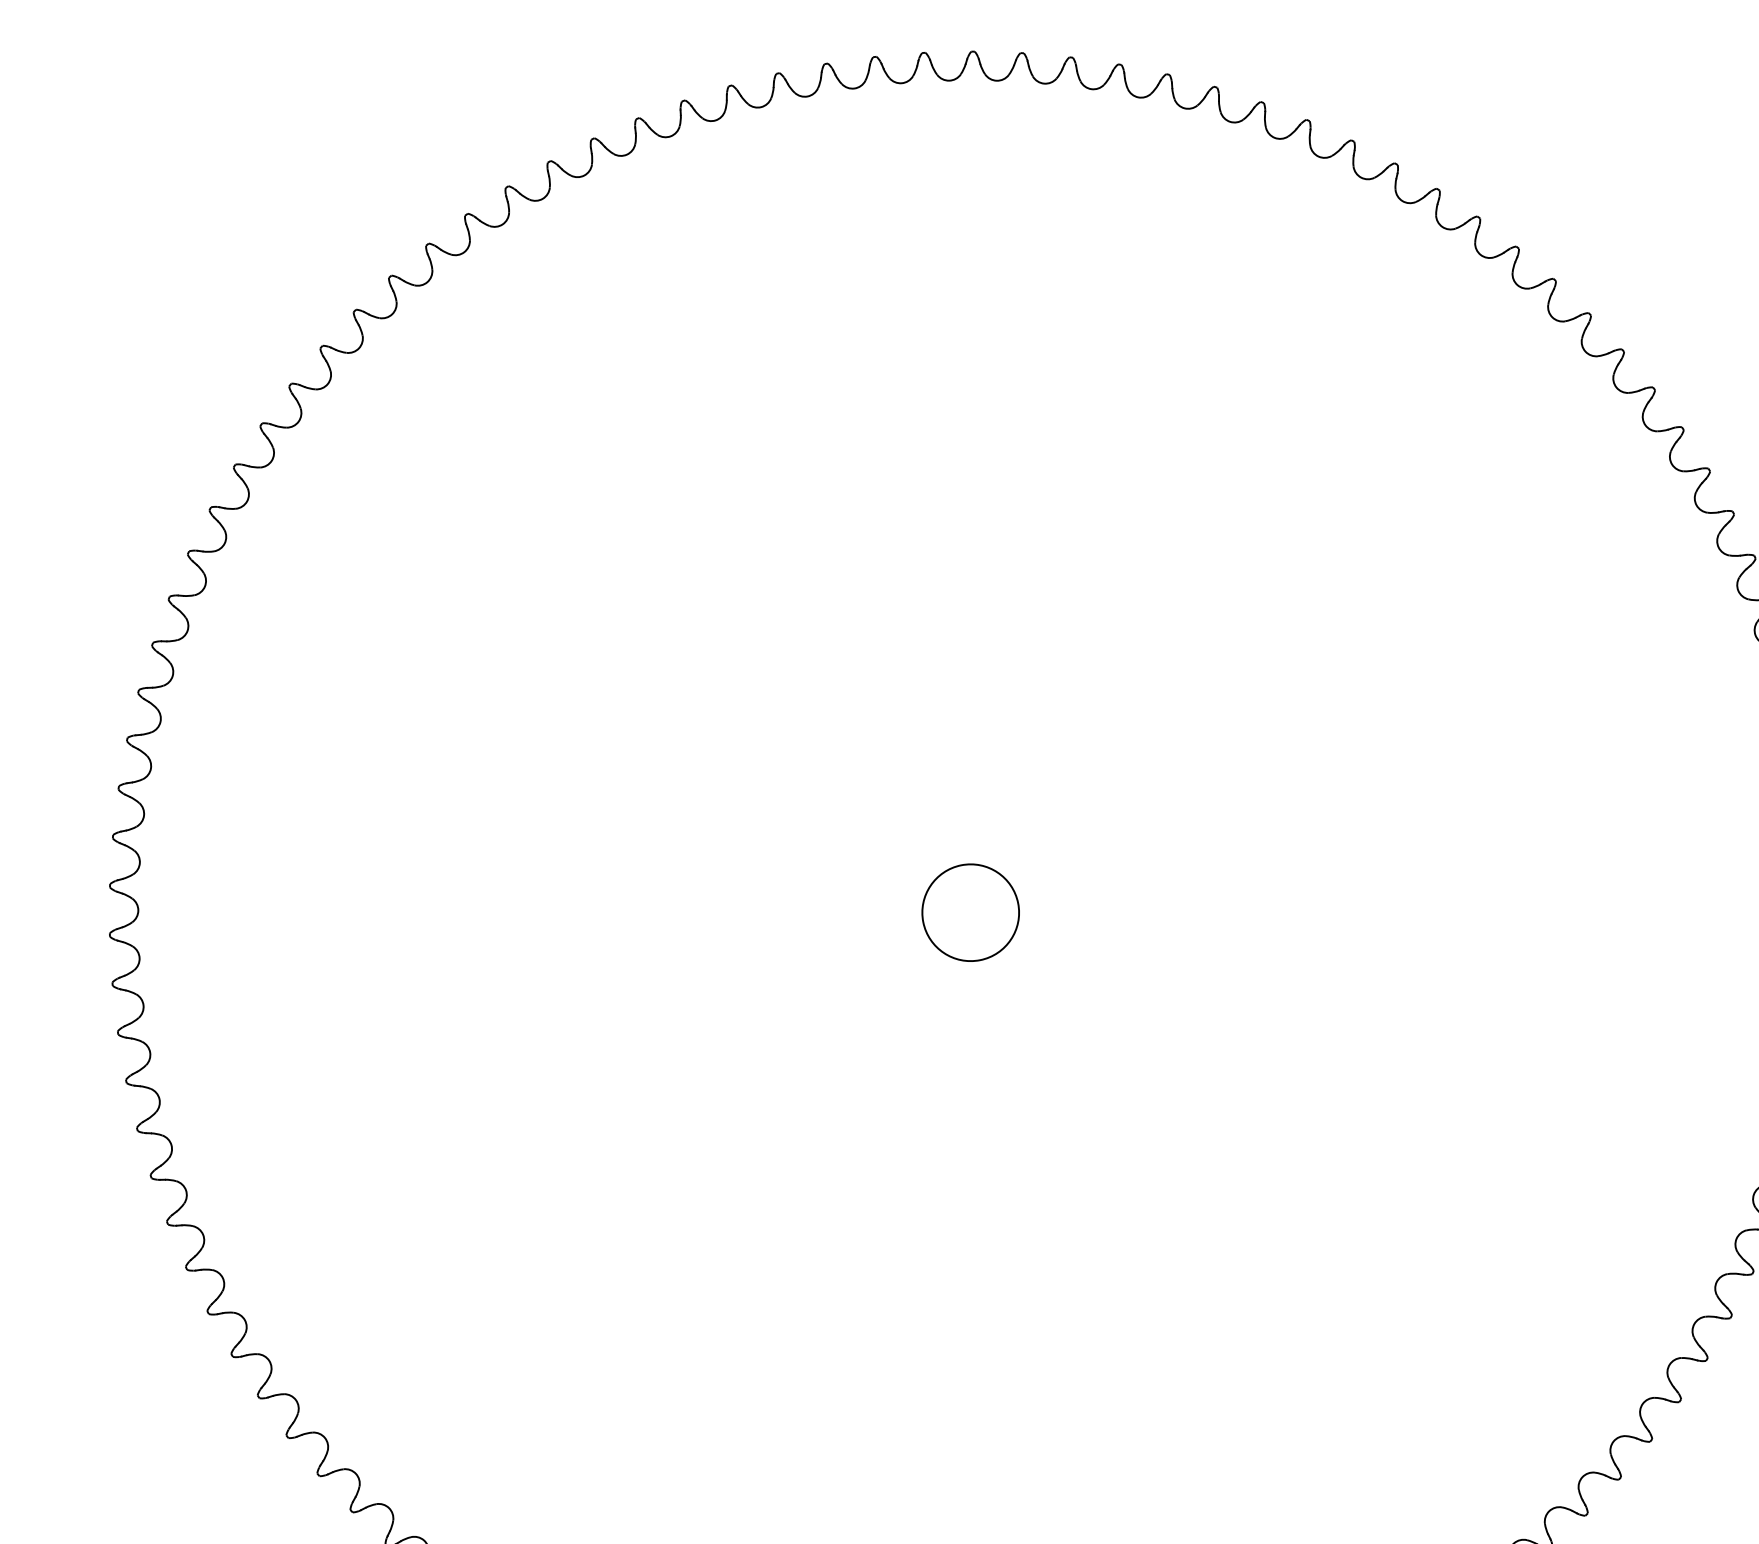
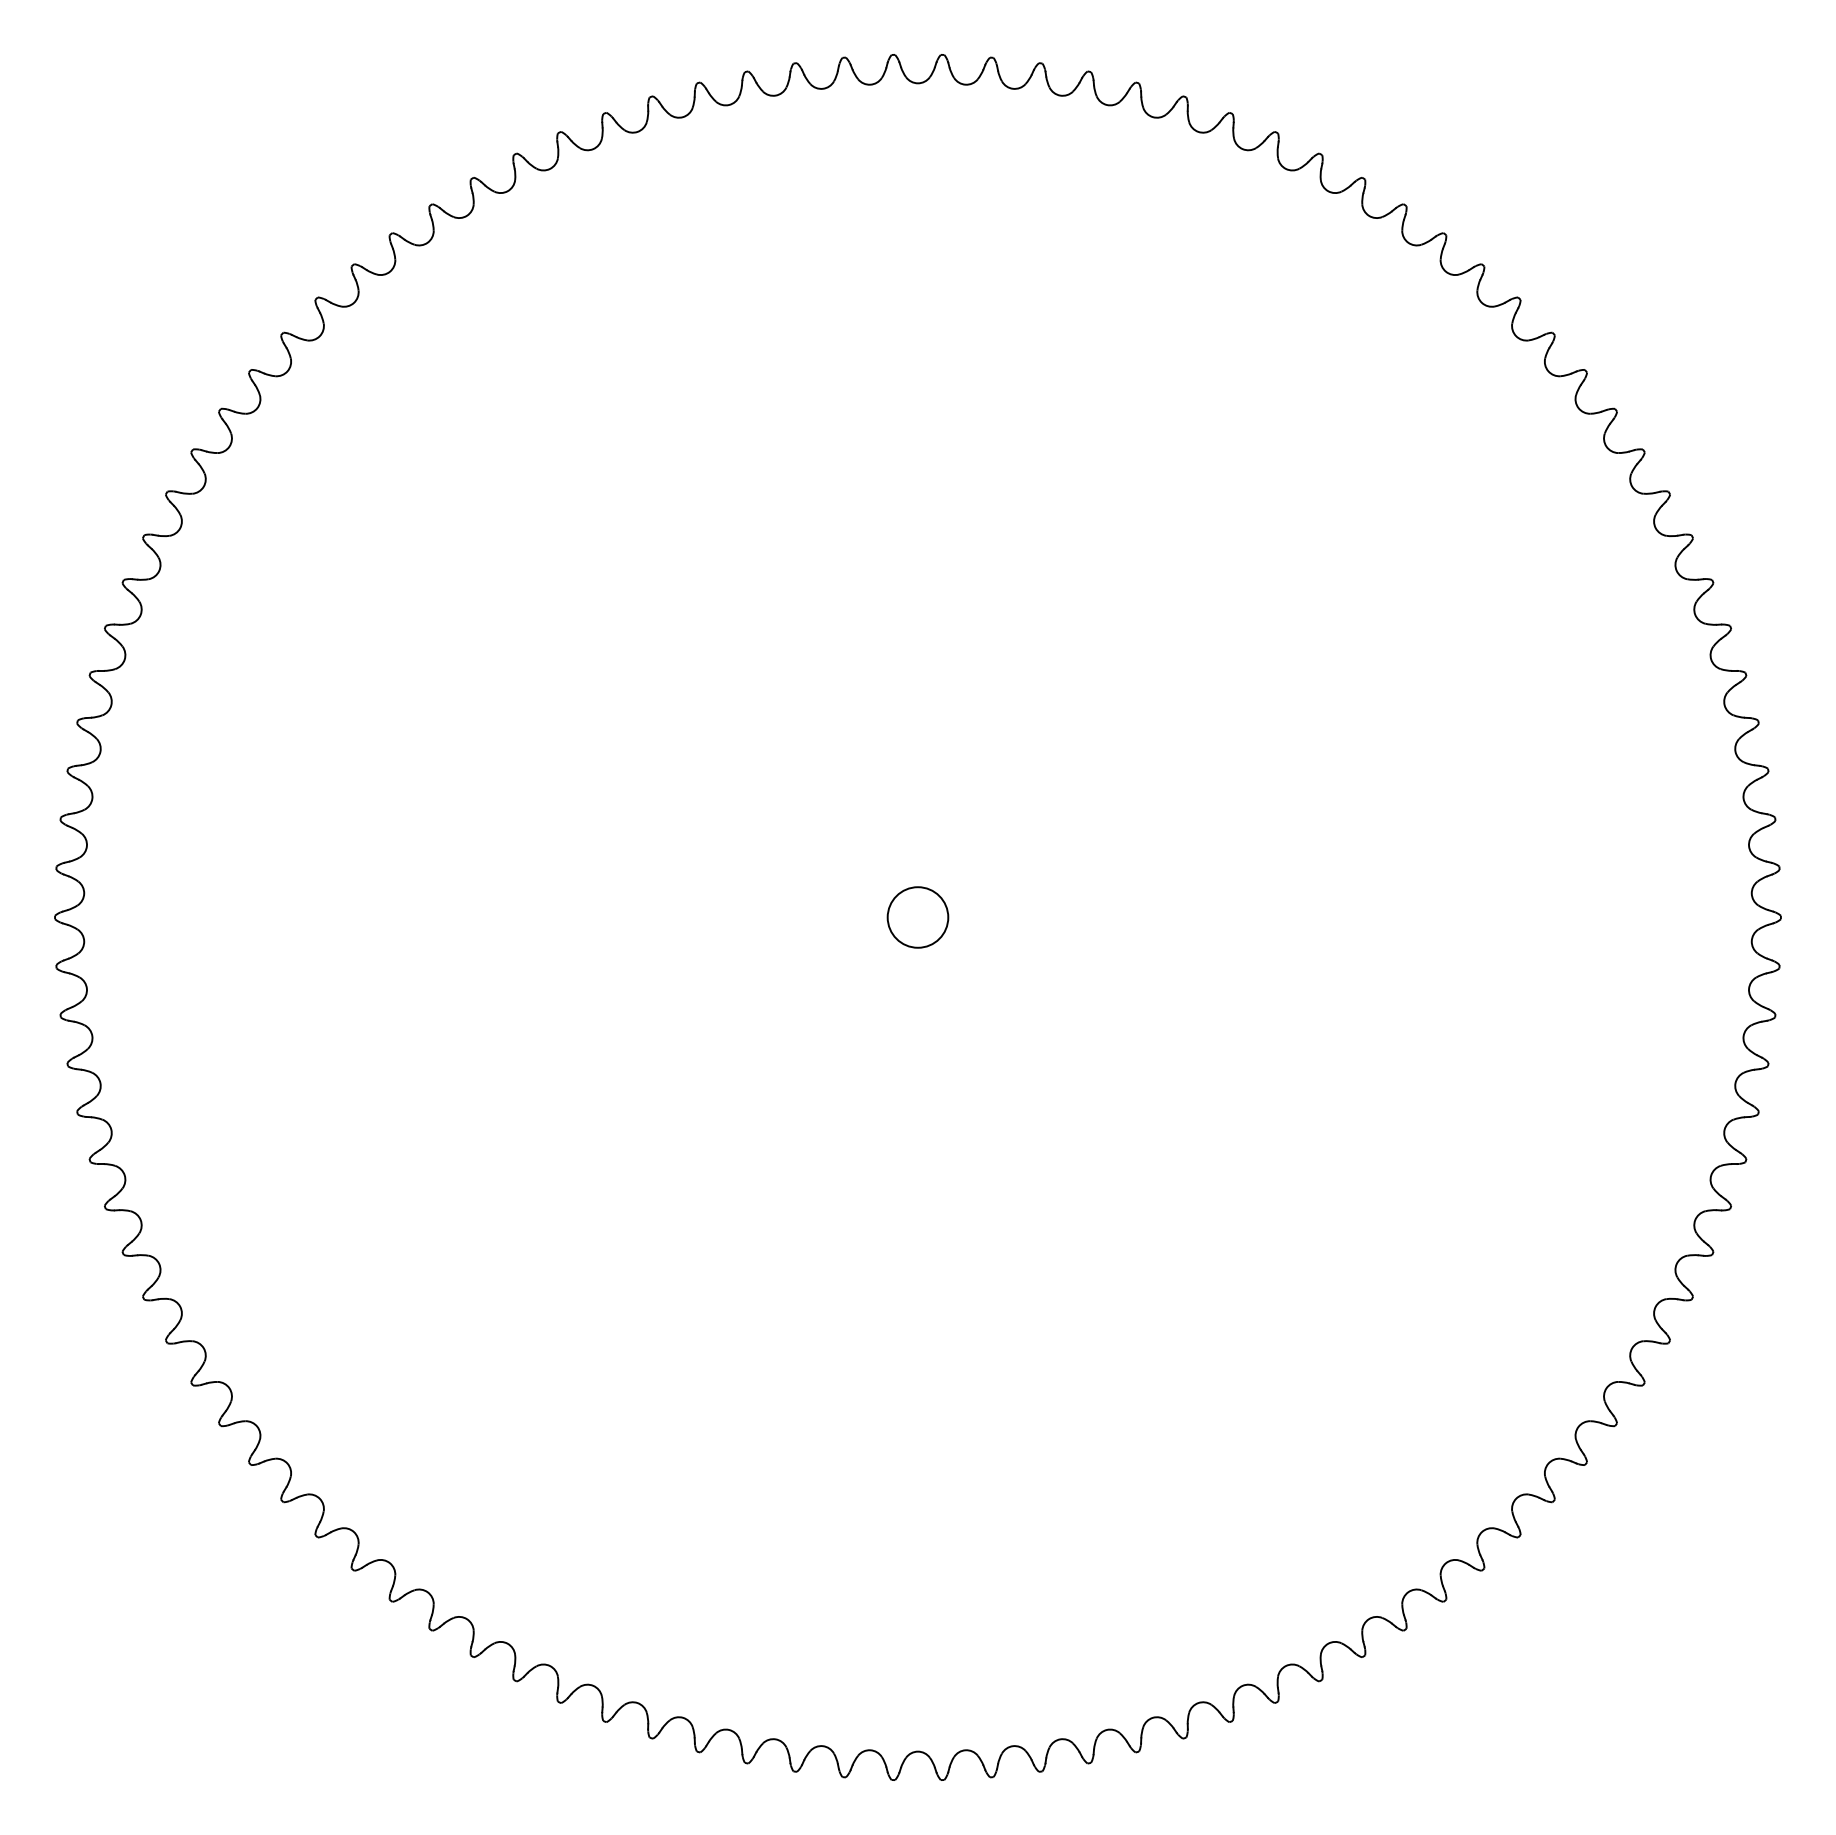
circle: (970, 912) -> (917, 917), size x0.62

